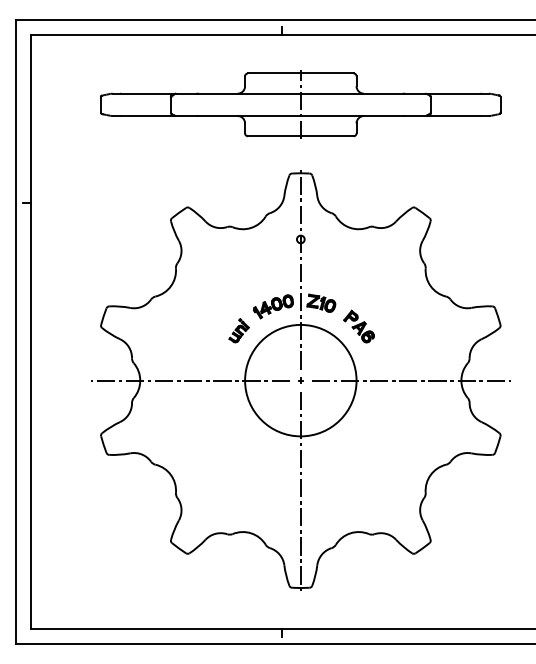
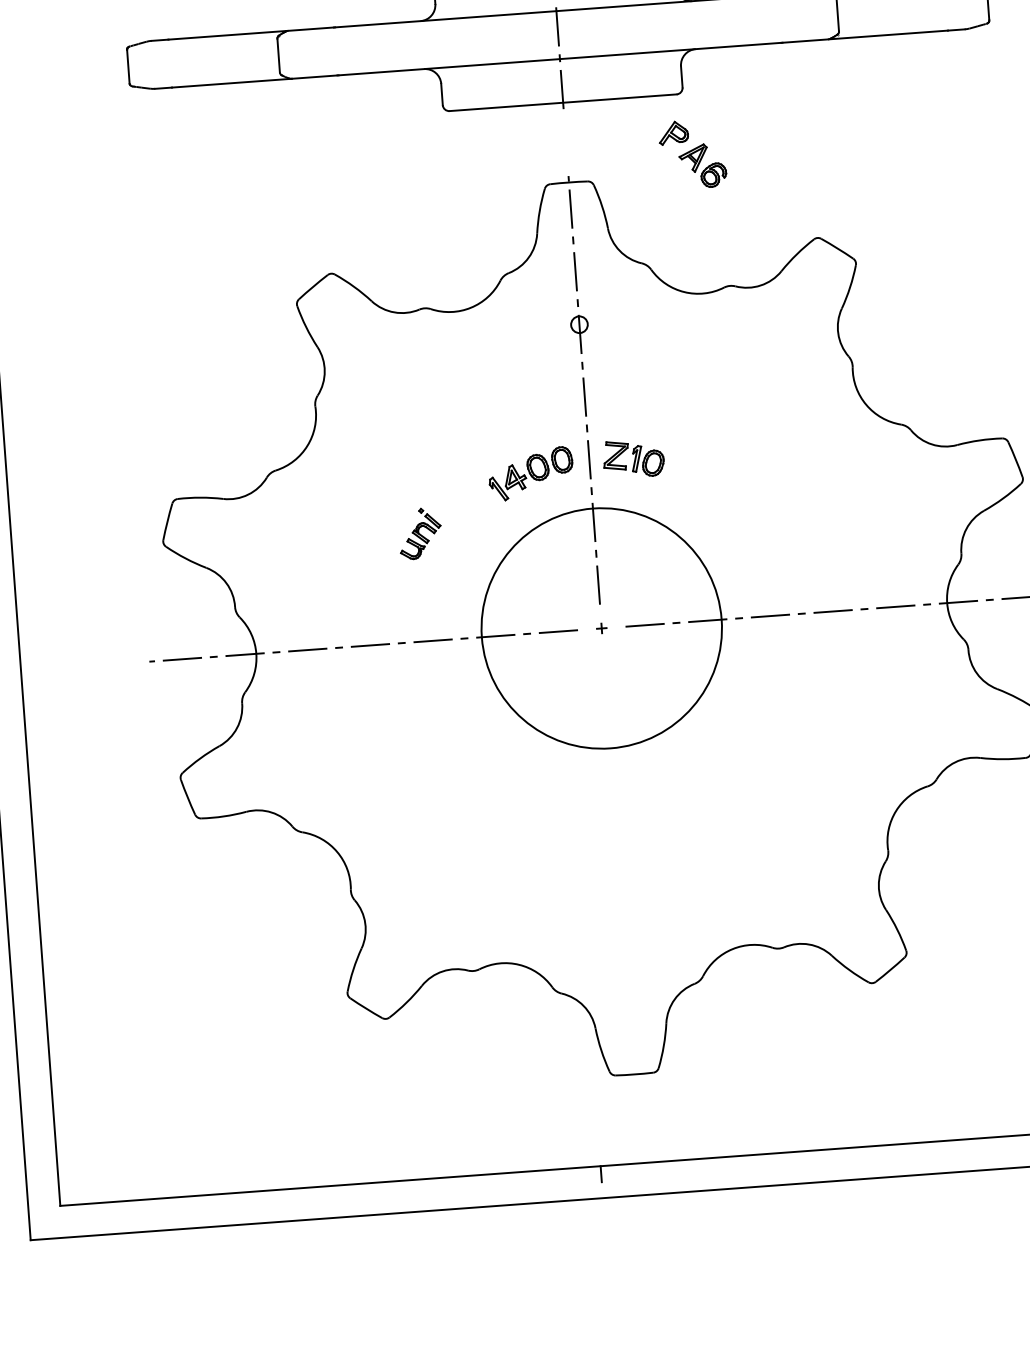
part: (358, 326) -> (691, 154), moved
part: (238, 330) -> (418, 533), moved
line: (300, 490) -> (618, 864), removed

